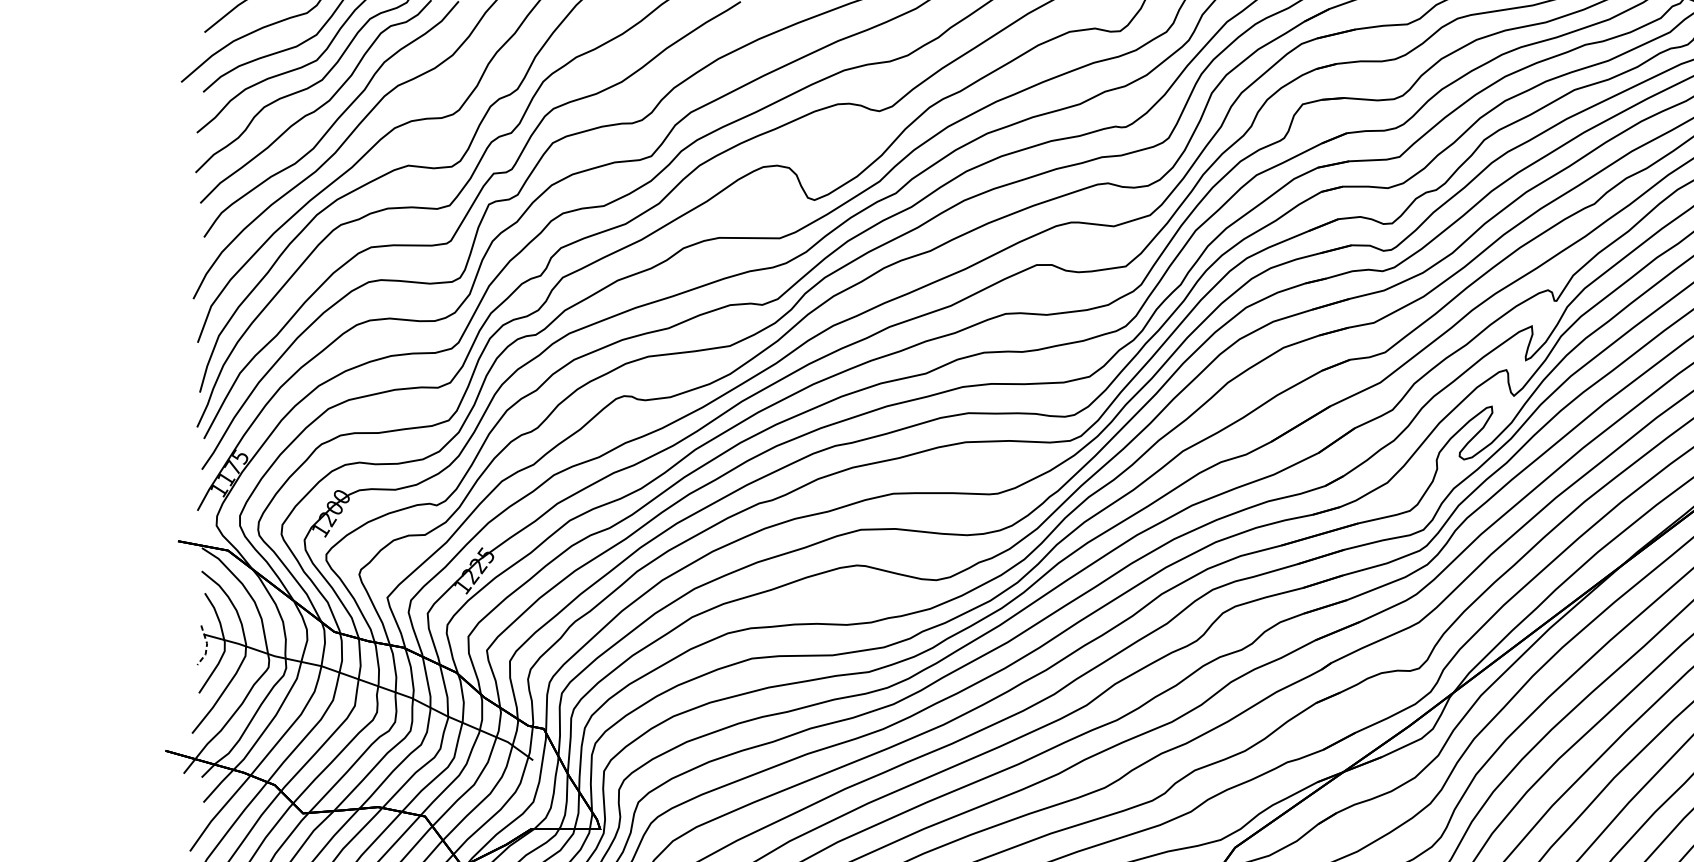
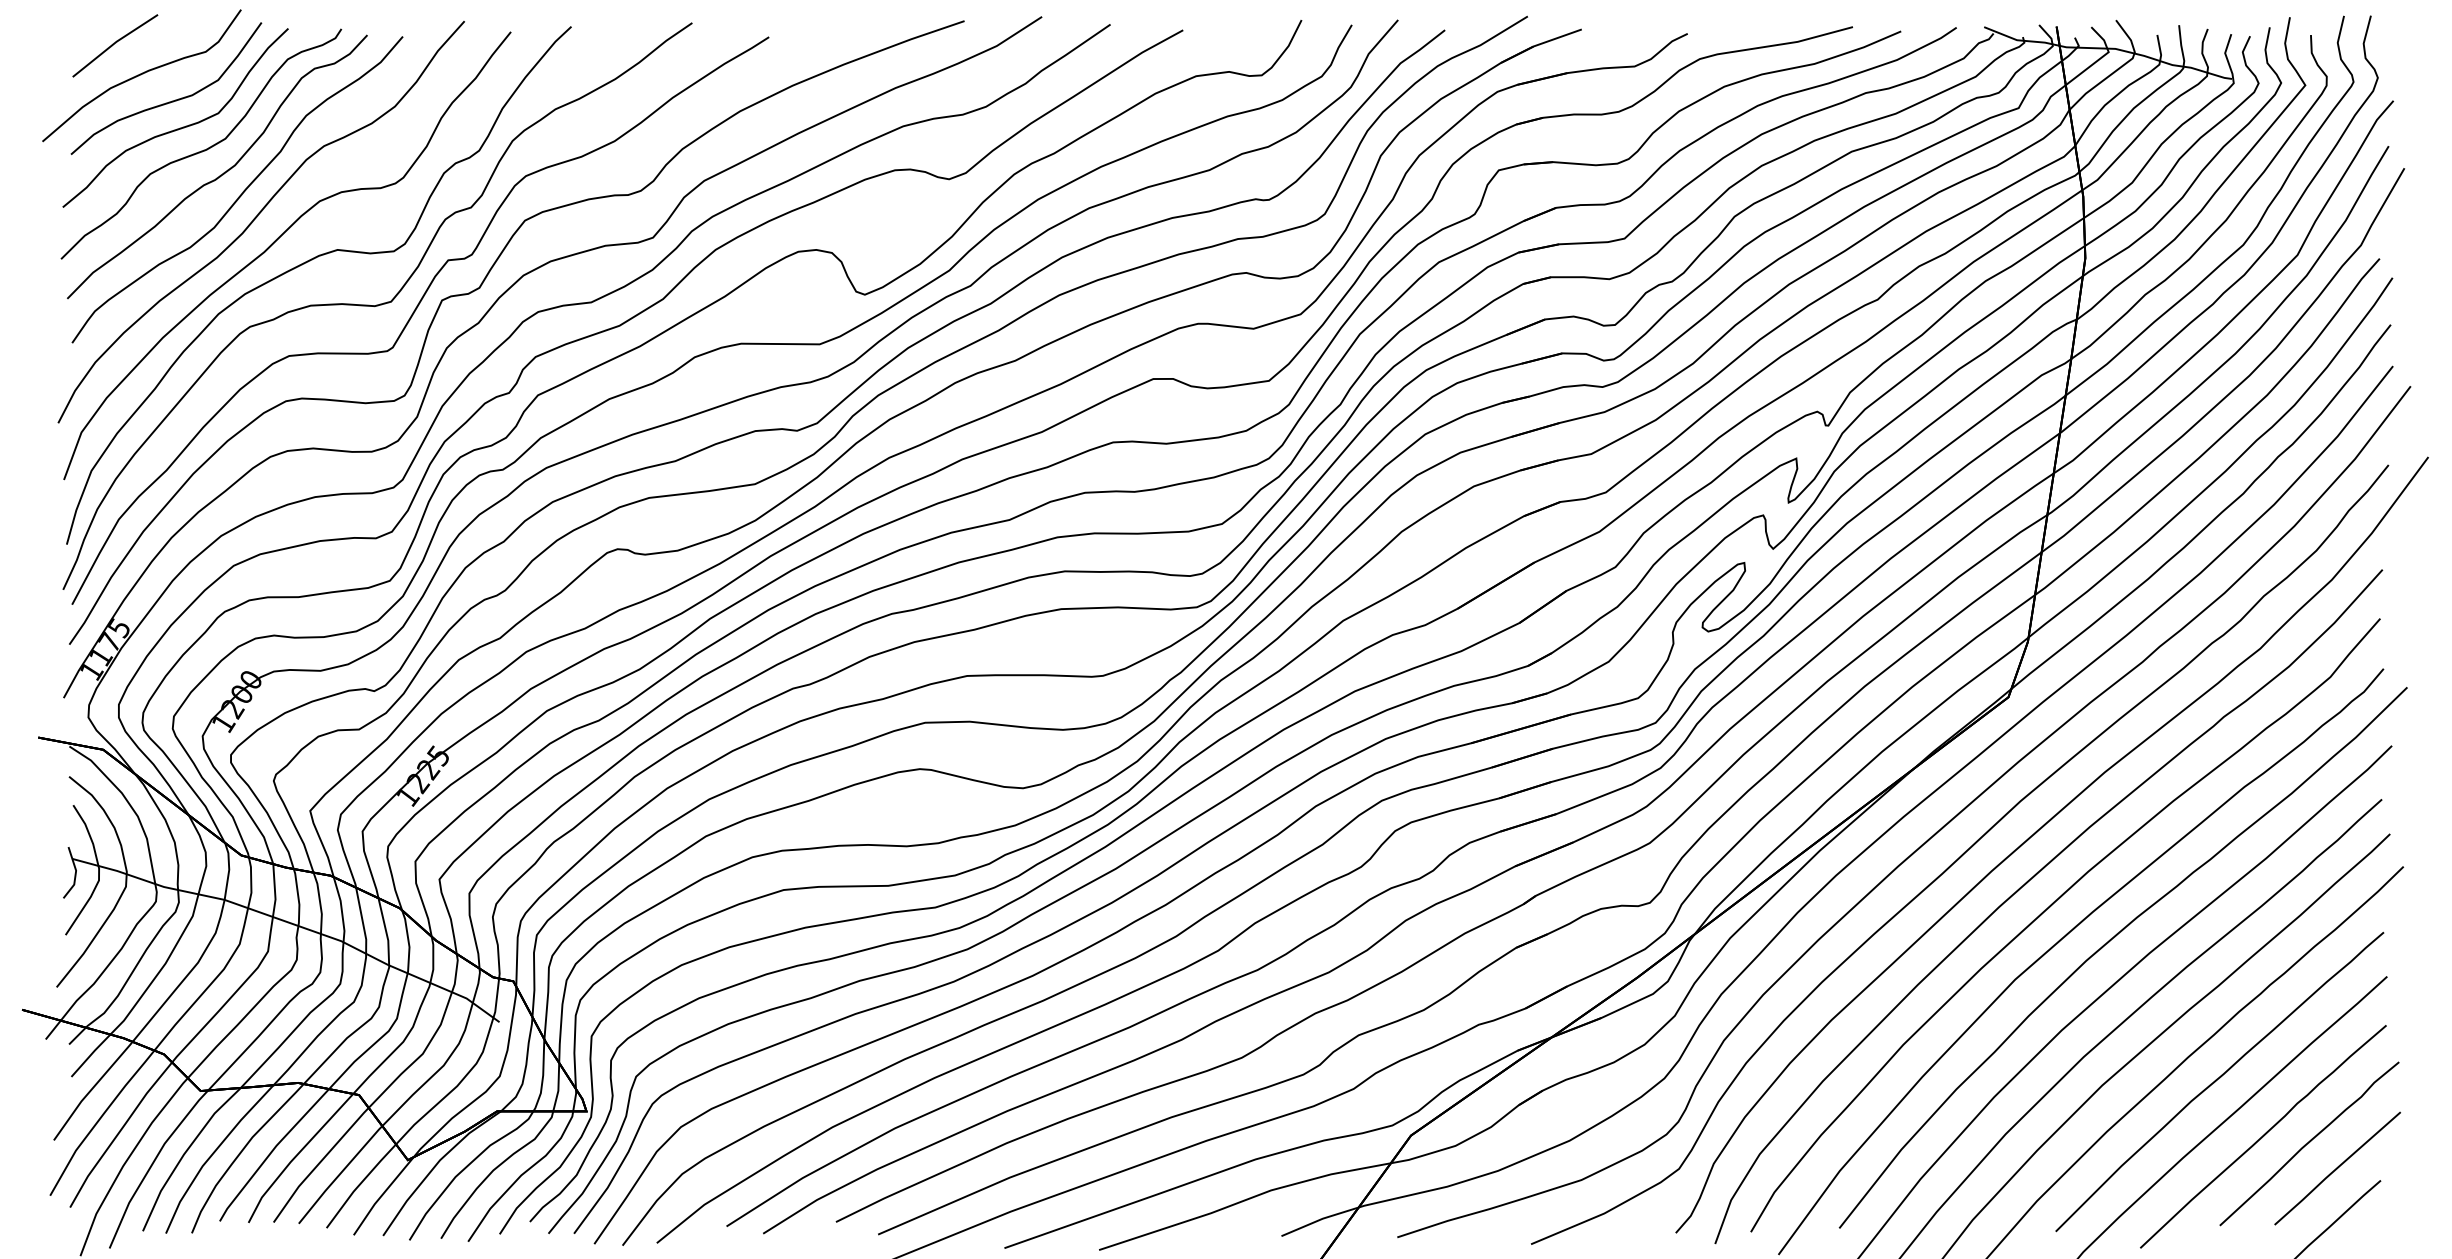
line: (206, 646) -> (75, 874), dashed -> solid

